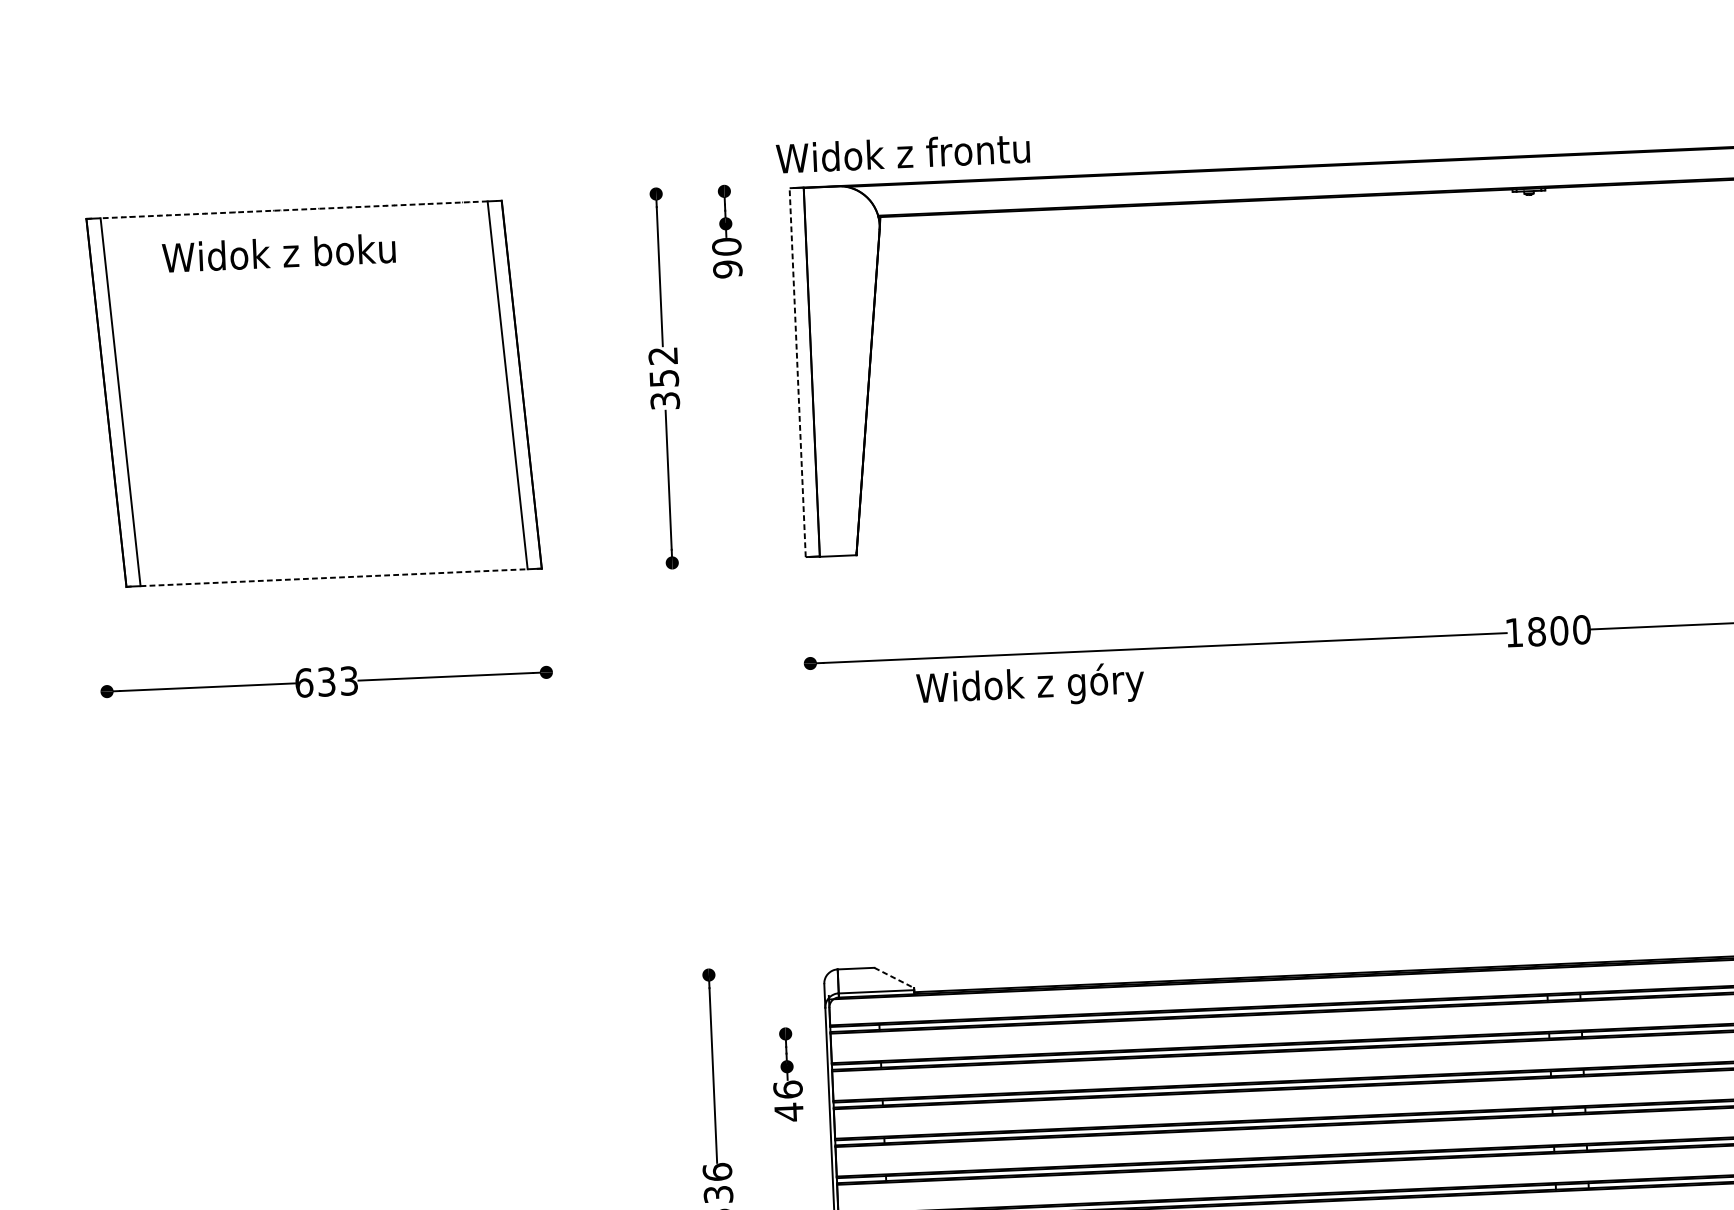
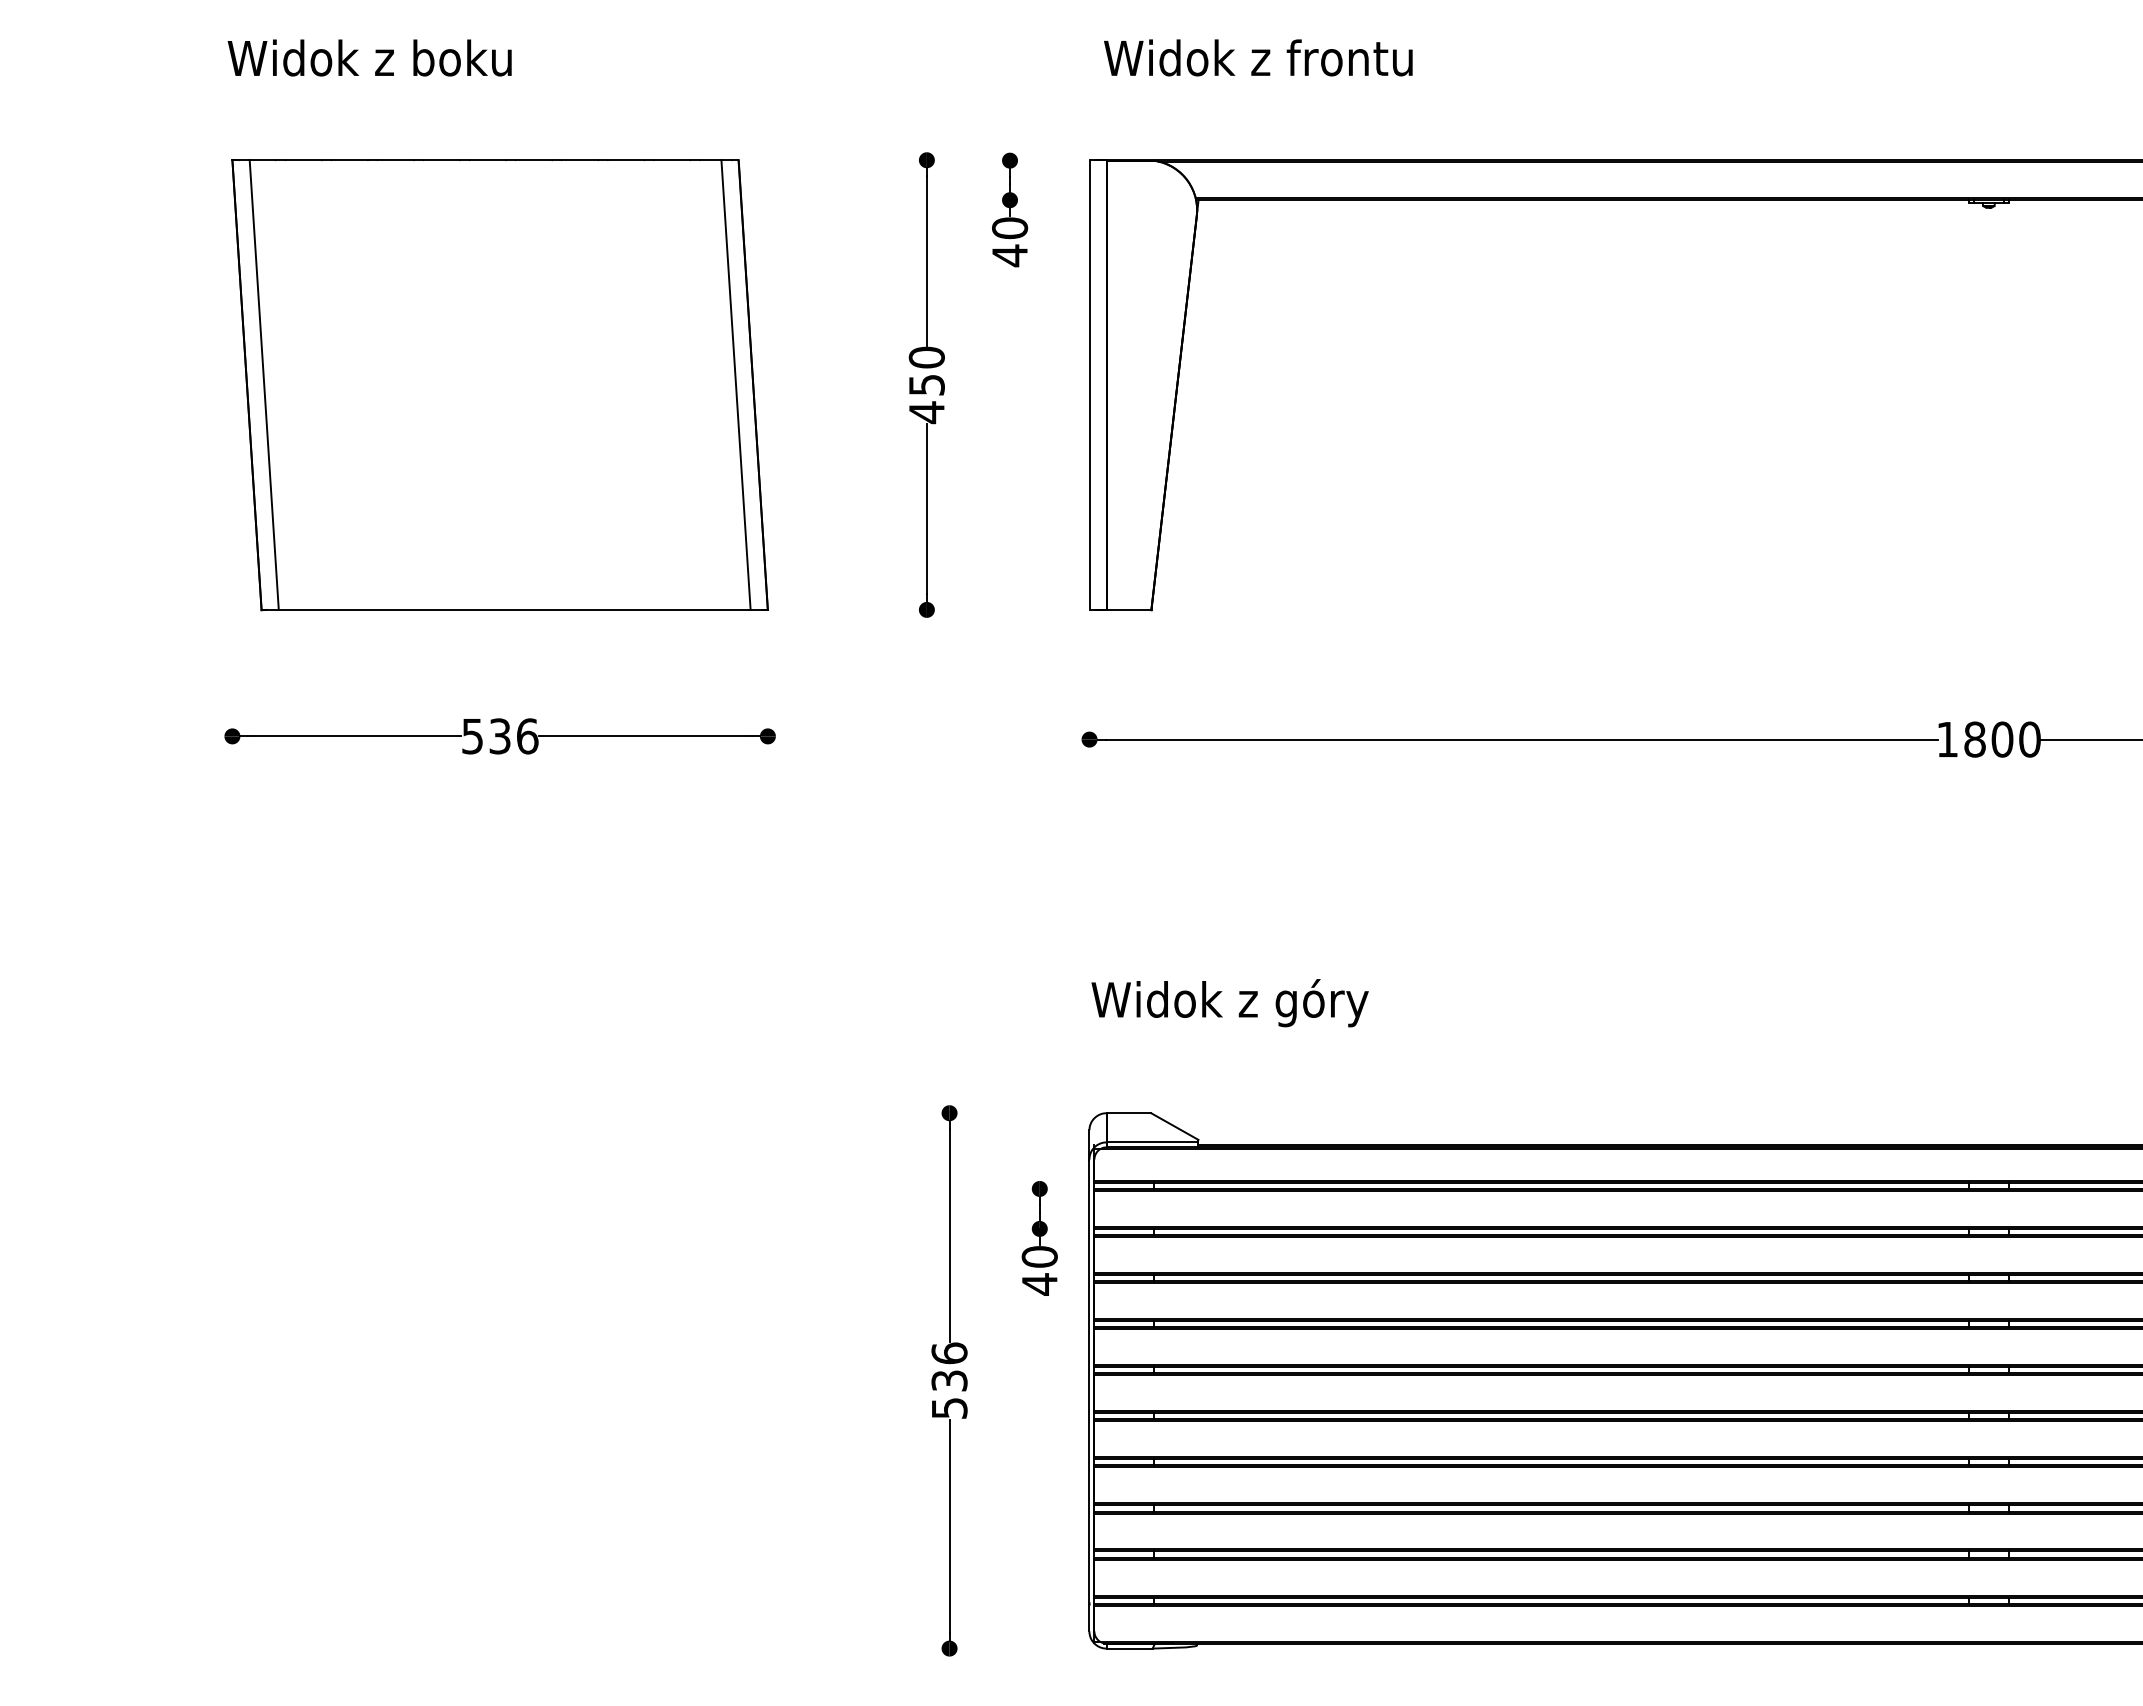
text: (903, 153) -> (1258, 57), moved
line: (294, 210) -> (485, 160), dashed -> solid
text: (278, 252) -> (369, 57), moved
text: (728, 269) -> (1010, 255), 90 -> 40
line: (797, 373) -> (1089, 385), dashed -> solid
text: (663, 378) -> (926, 385), 352 -> 450
line: (333, 577) -> (514, 609), dashed -> solid
text: (327, 682) -> (500, 736), 633 -> 536
text: (1030, 686) -> (1229, 1003), moved
line: (894, 977) -> (1175, 1126), dashed -> solid
text: (787, 1089) -> (1039, 1256), 46 -> 40

